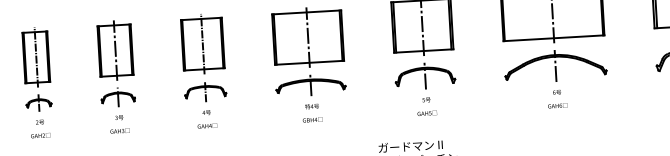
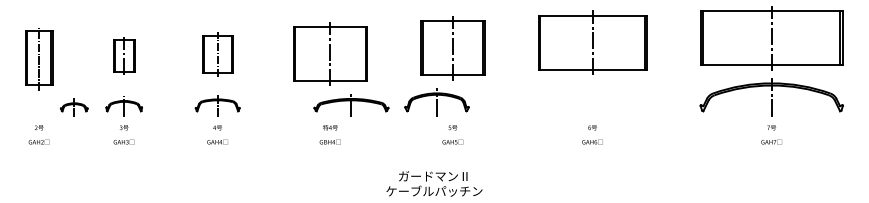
part: (202, 44) -> (217, 54), size x0.7
part: (115, 50) -> (124, 55), size x0.6
part: (555, 66) -> (592, 99), removed
part: (424, 76) -> (436, 102), moved
part: (310, 85) -> (351, 105), moved
part: (39, 103) -> (74, 107), moved

